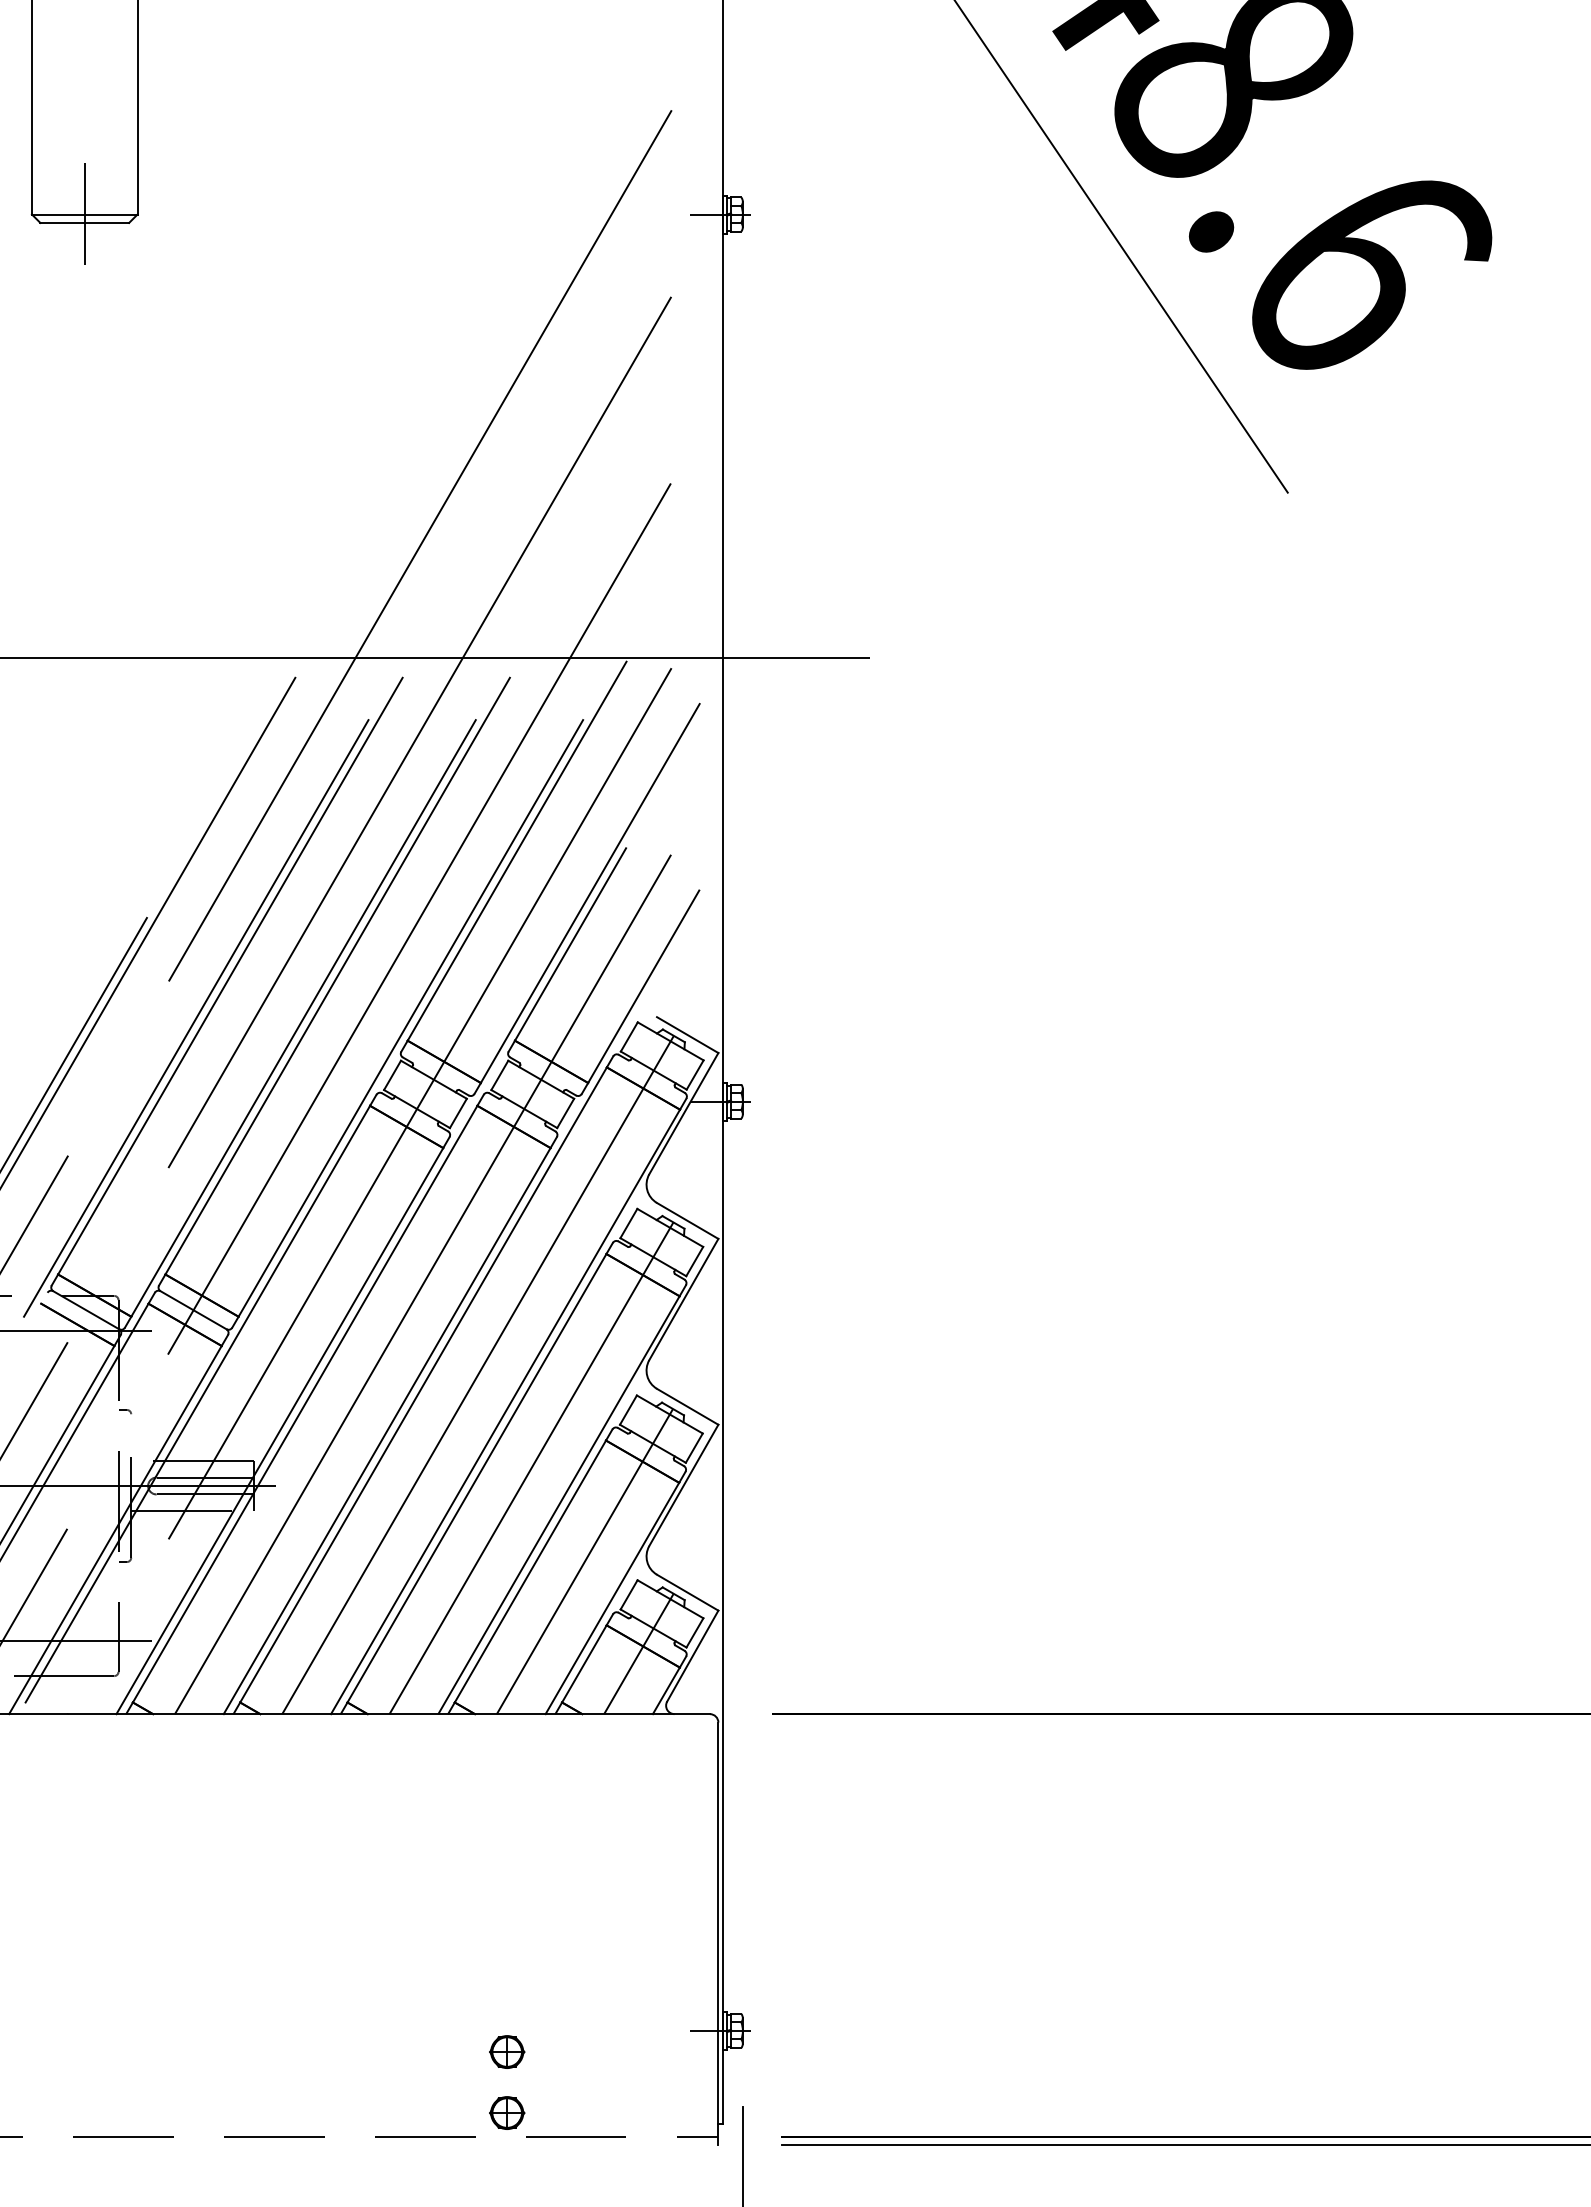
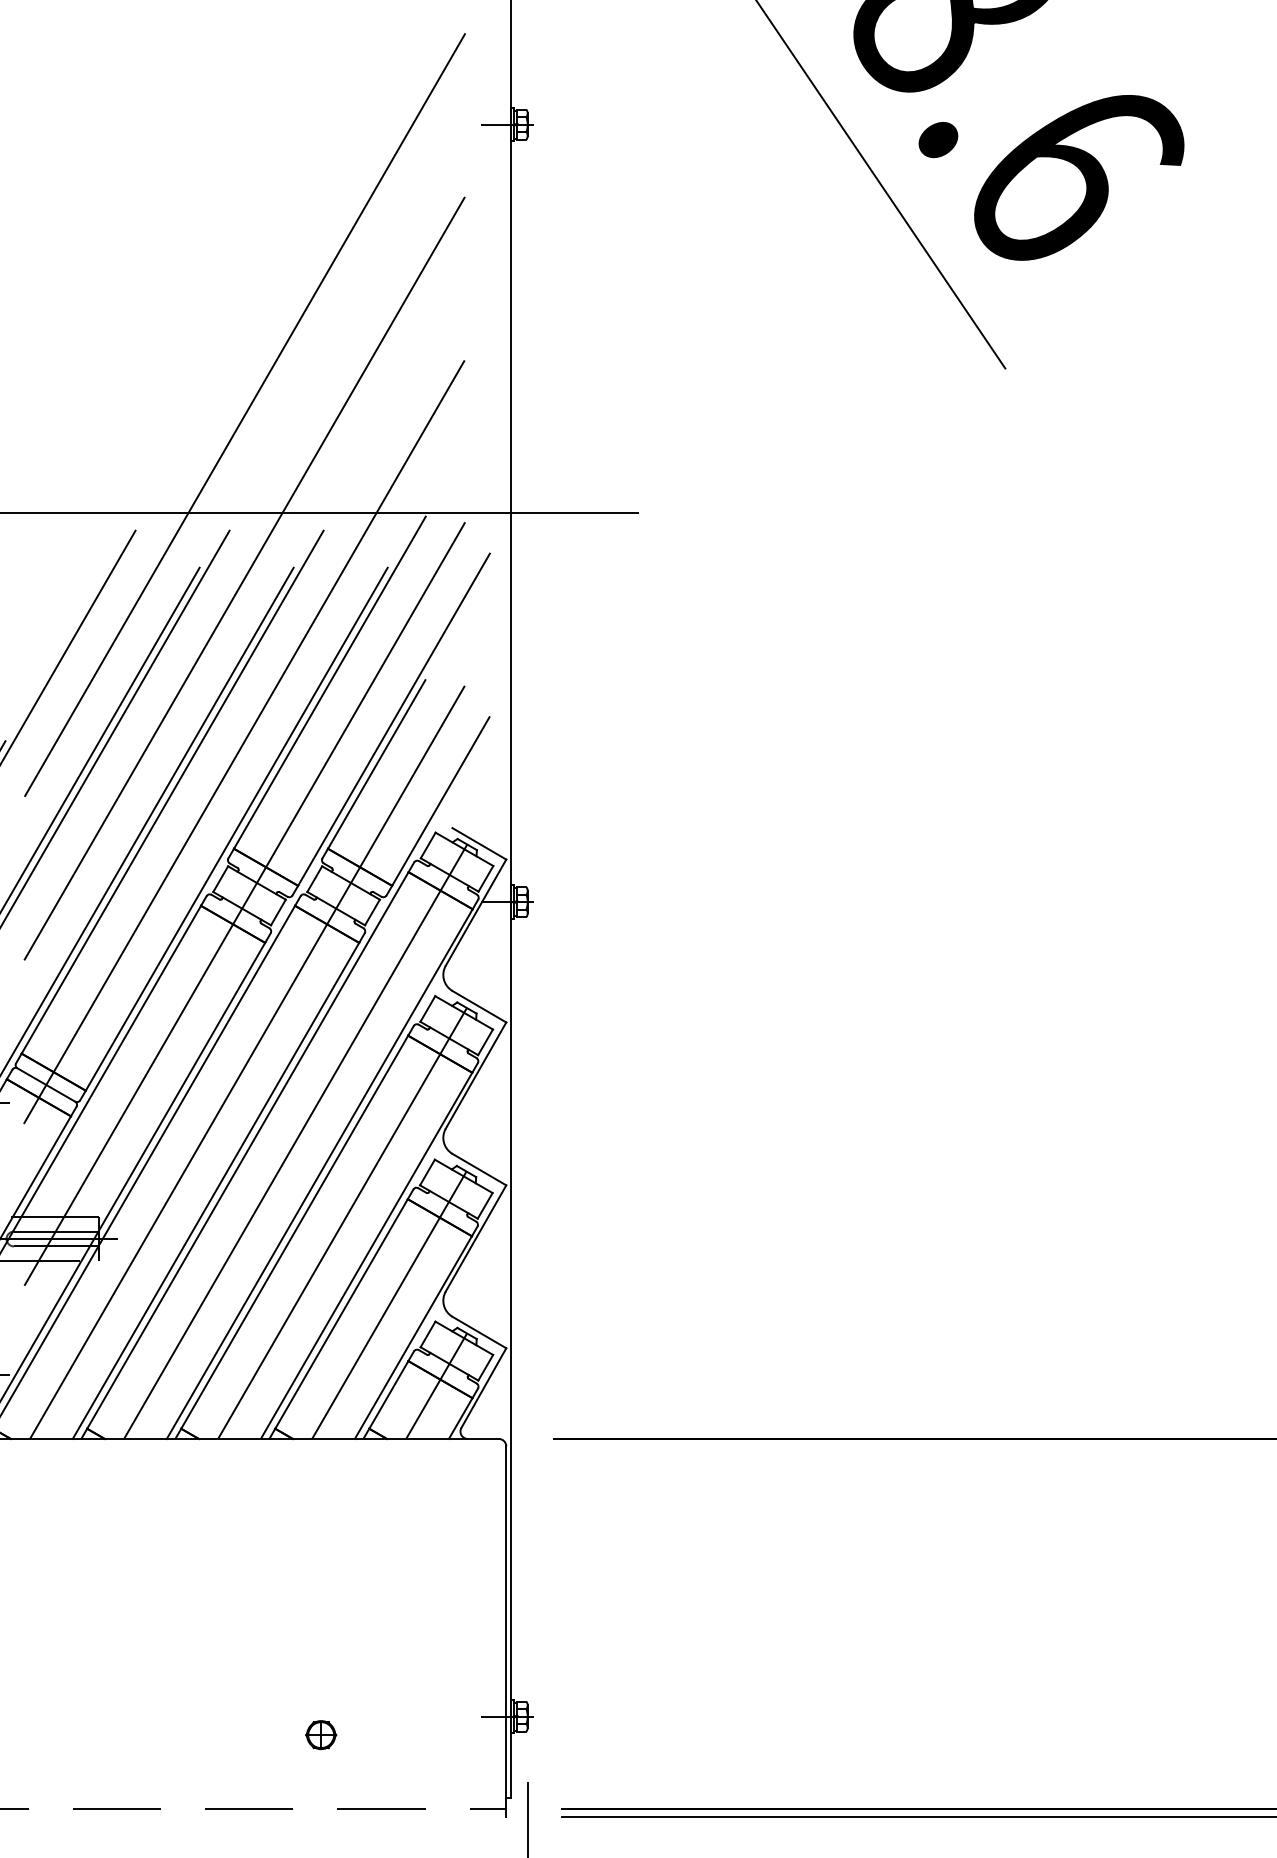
part: (507, 2112) -> (321, 1788), removed

